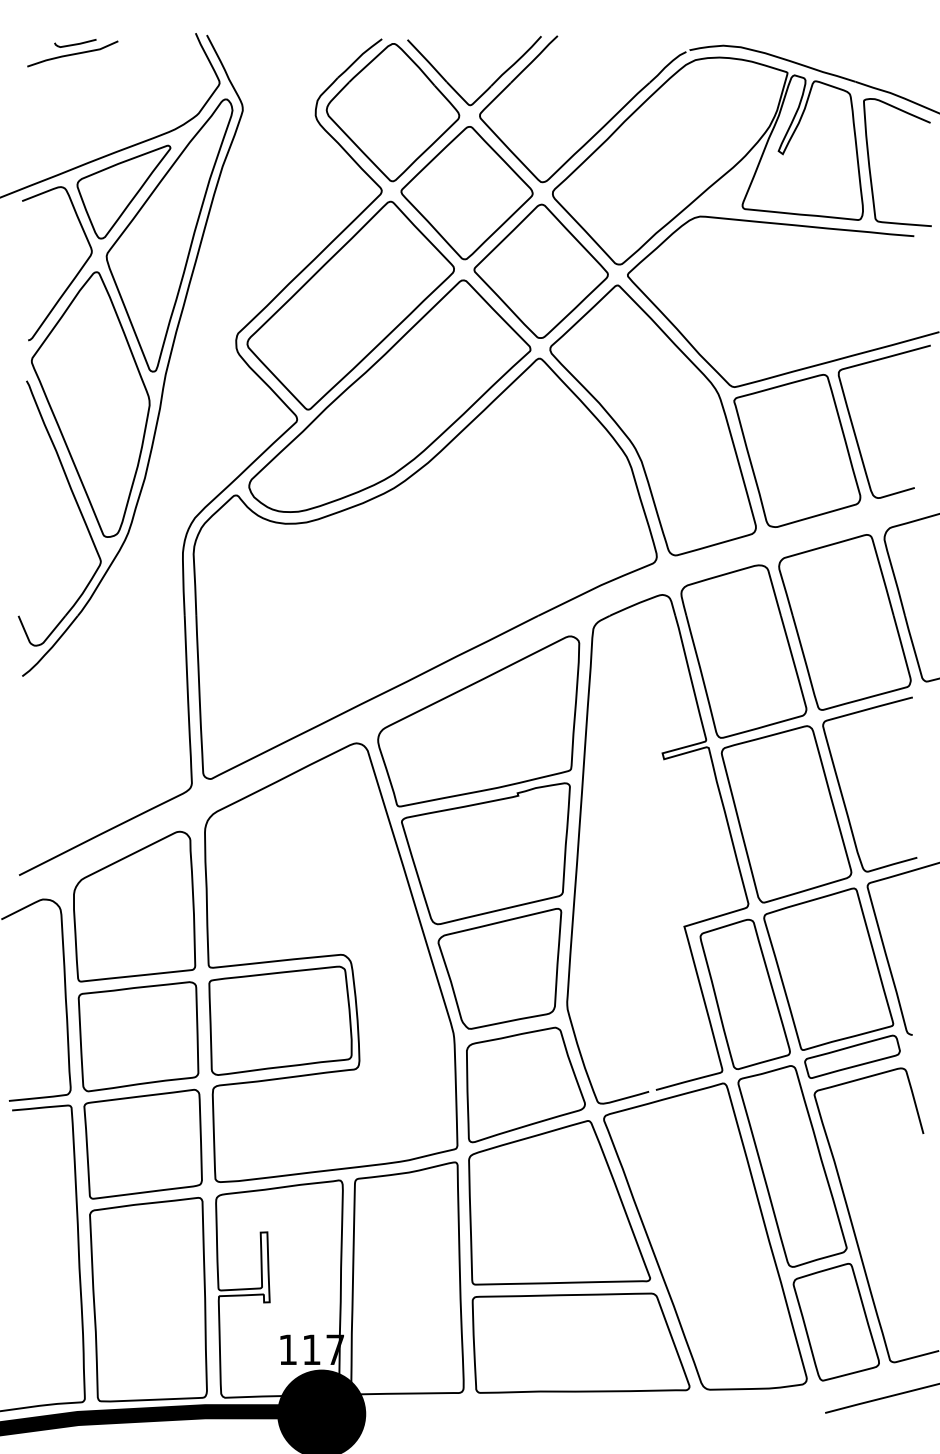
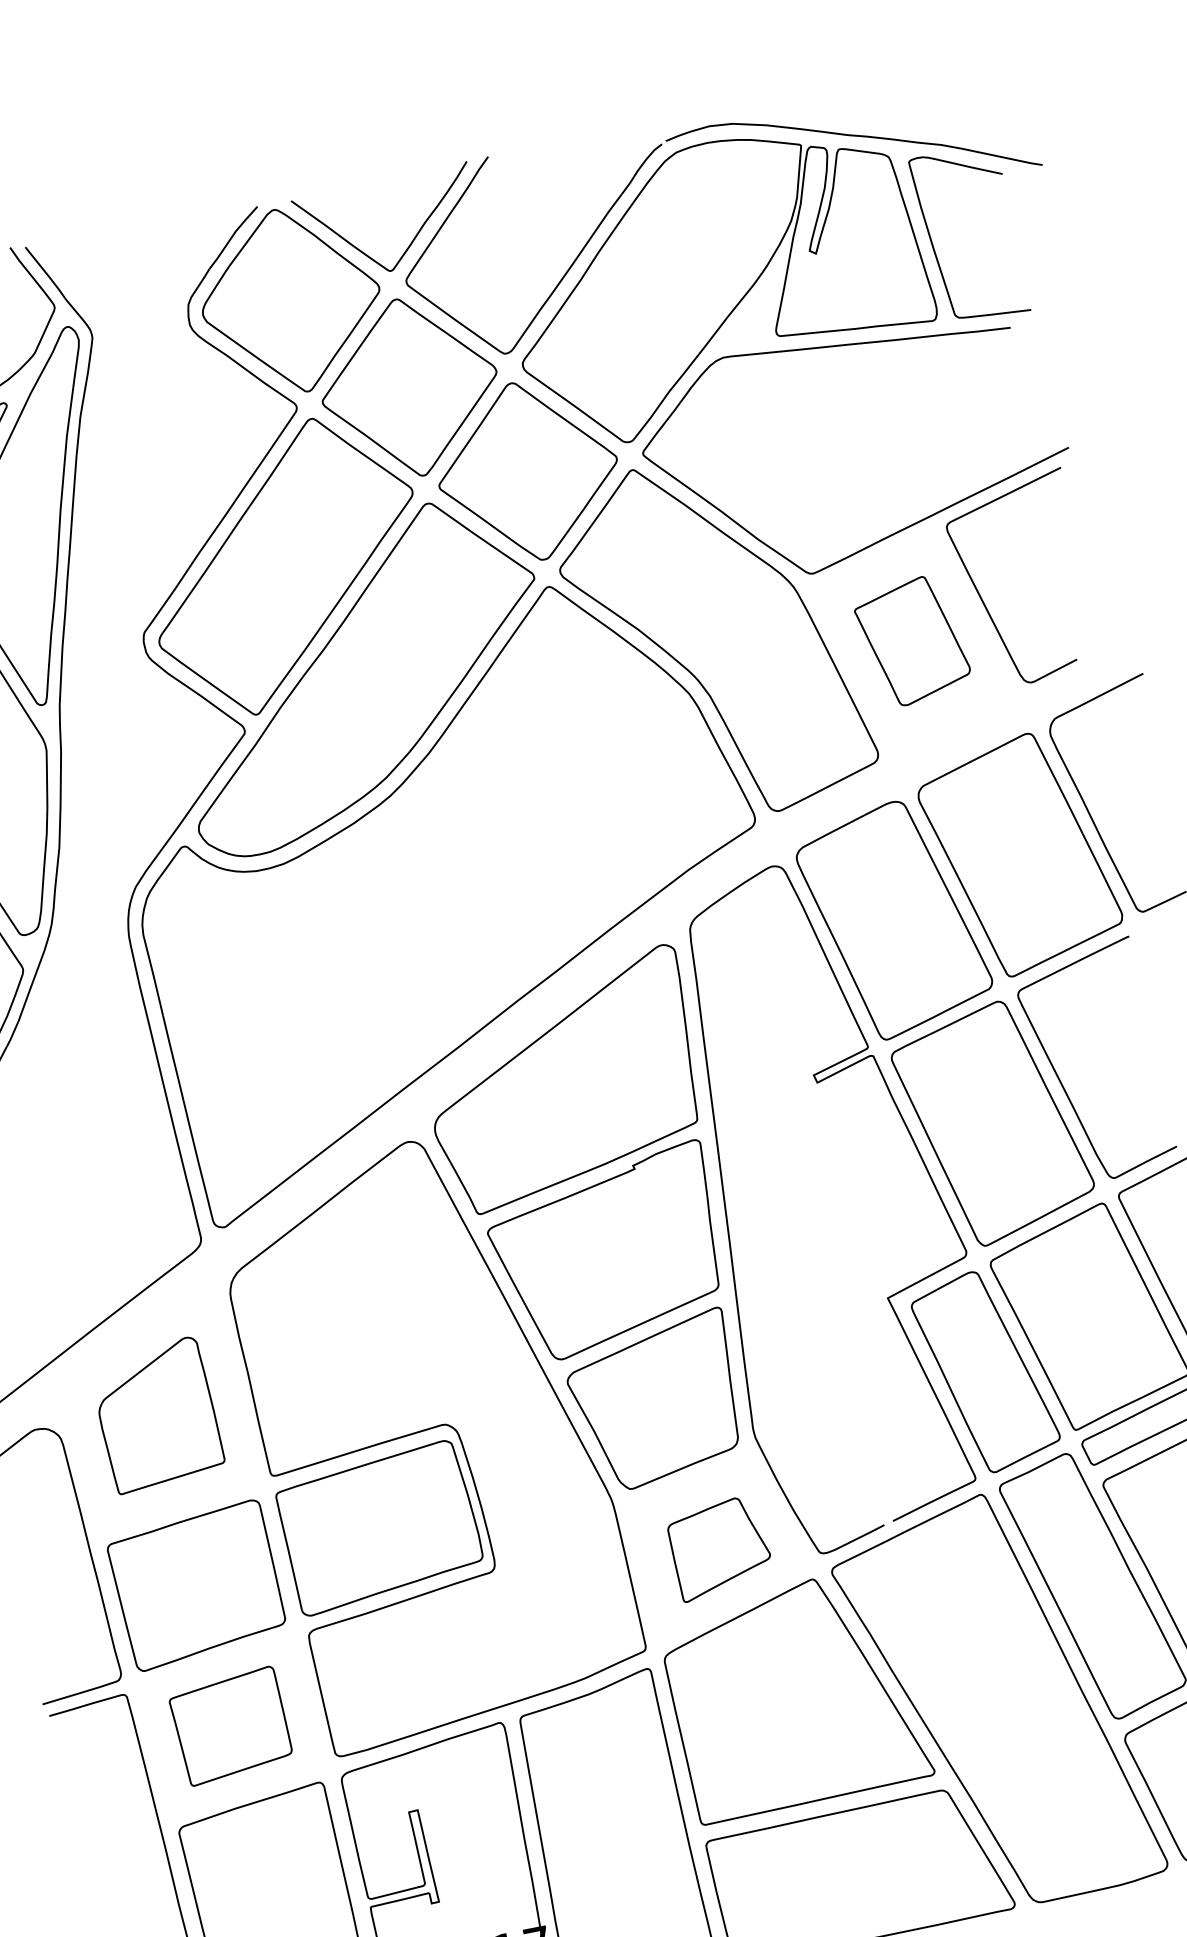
part: (797, 450) -> (912, 640), size x0.6
part: (134, 906) -> (157, 1415), size x0.7
part: (525, 1084) -> (719, 1547), size x0.6
part: (142, 1143) -> (229, 1725), size x0.7

